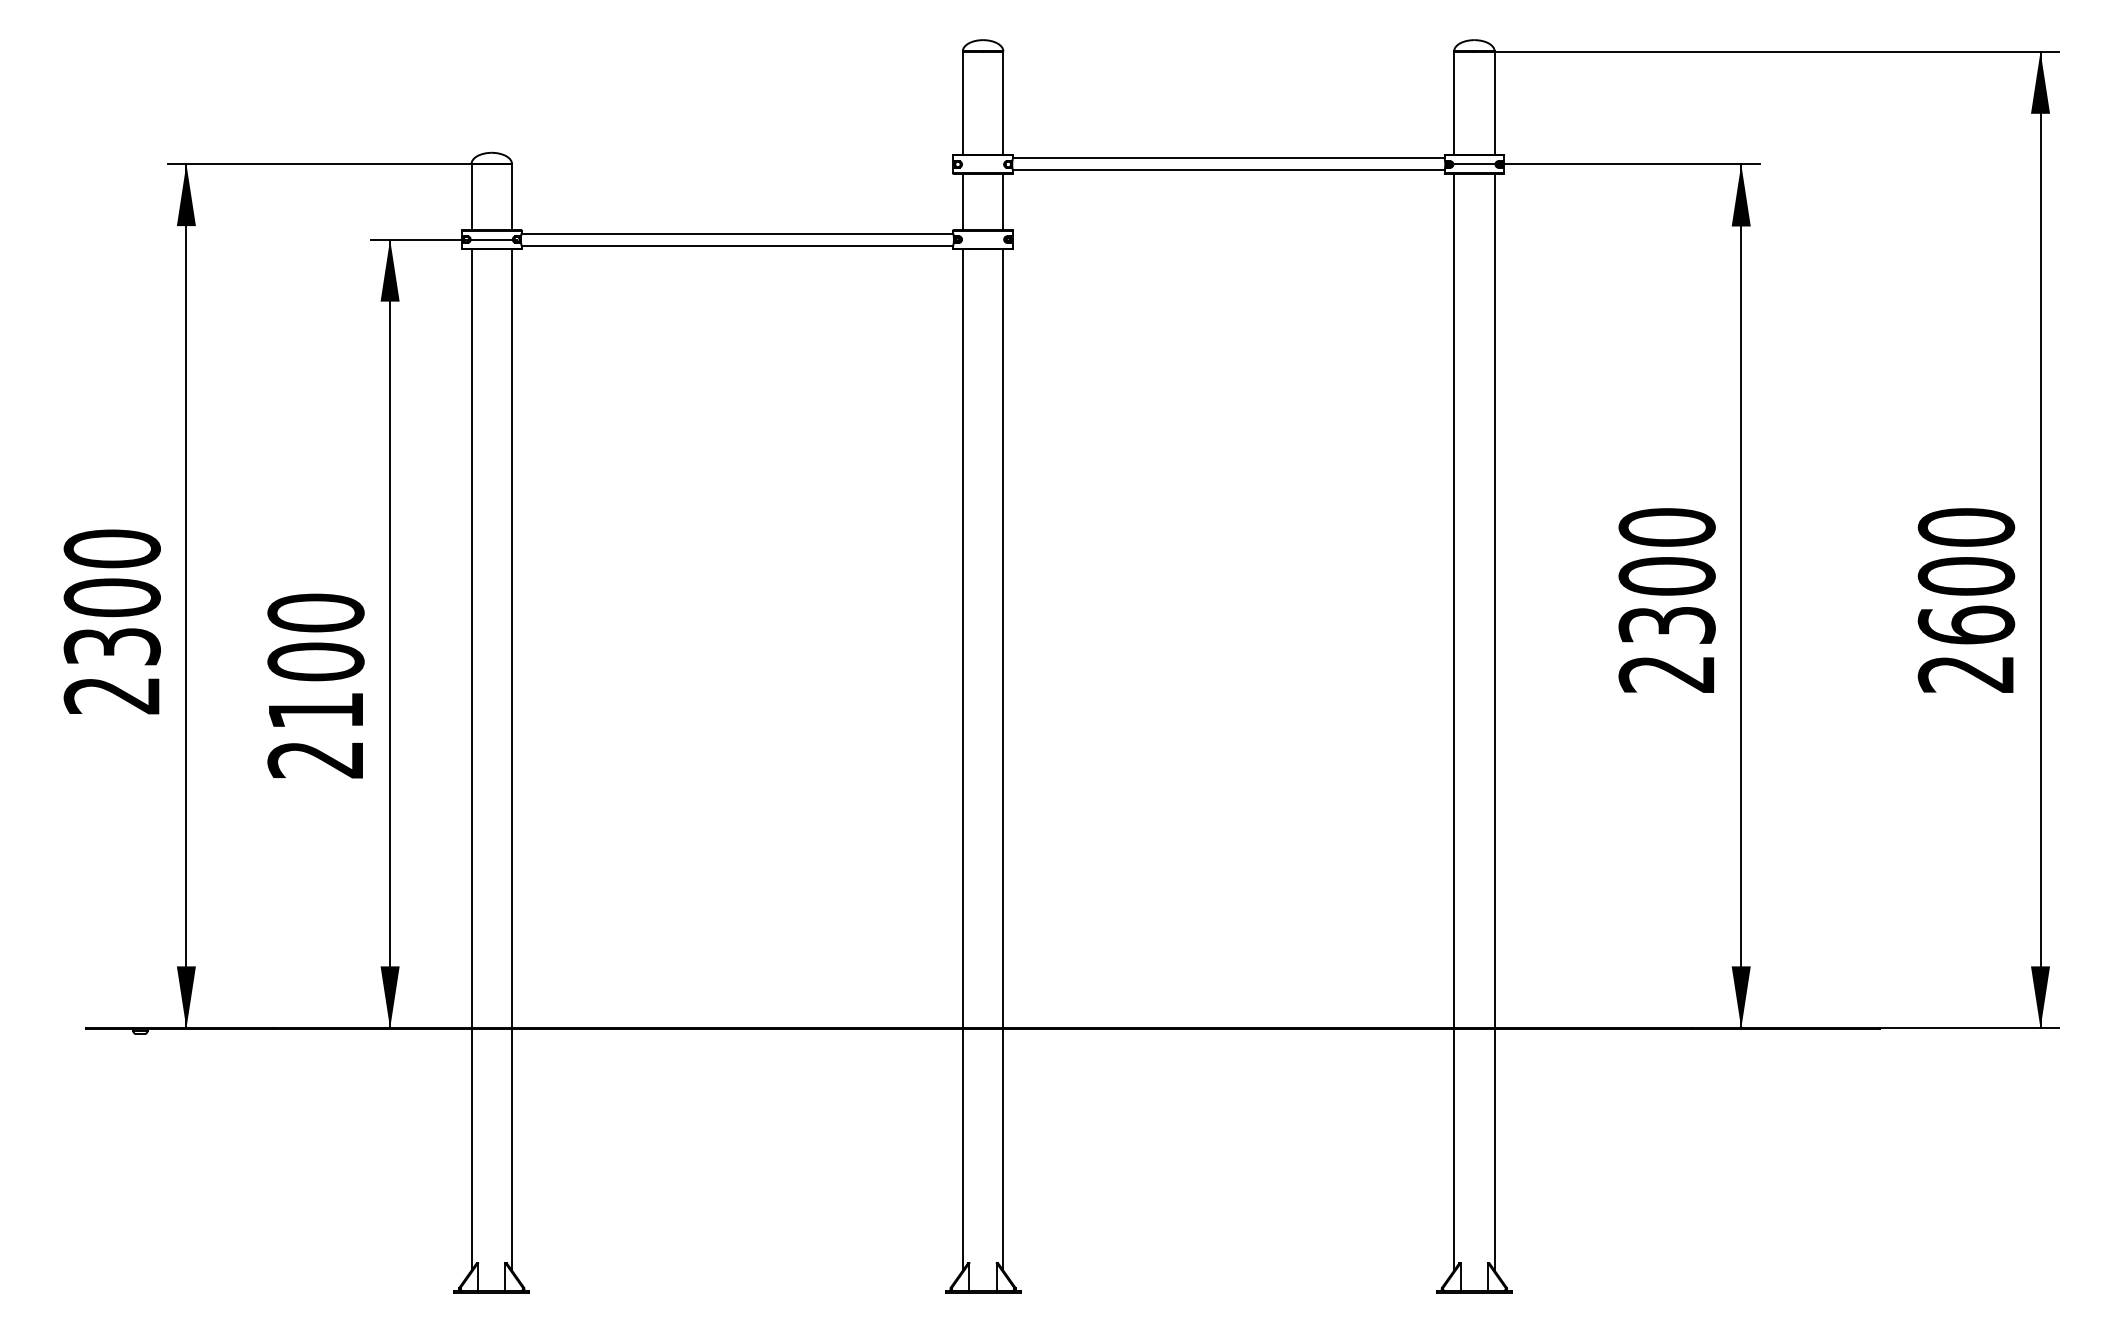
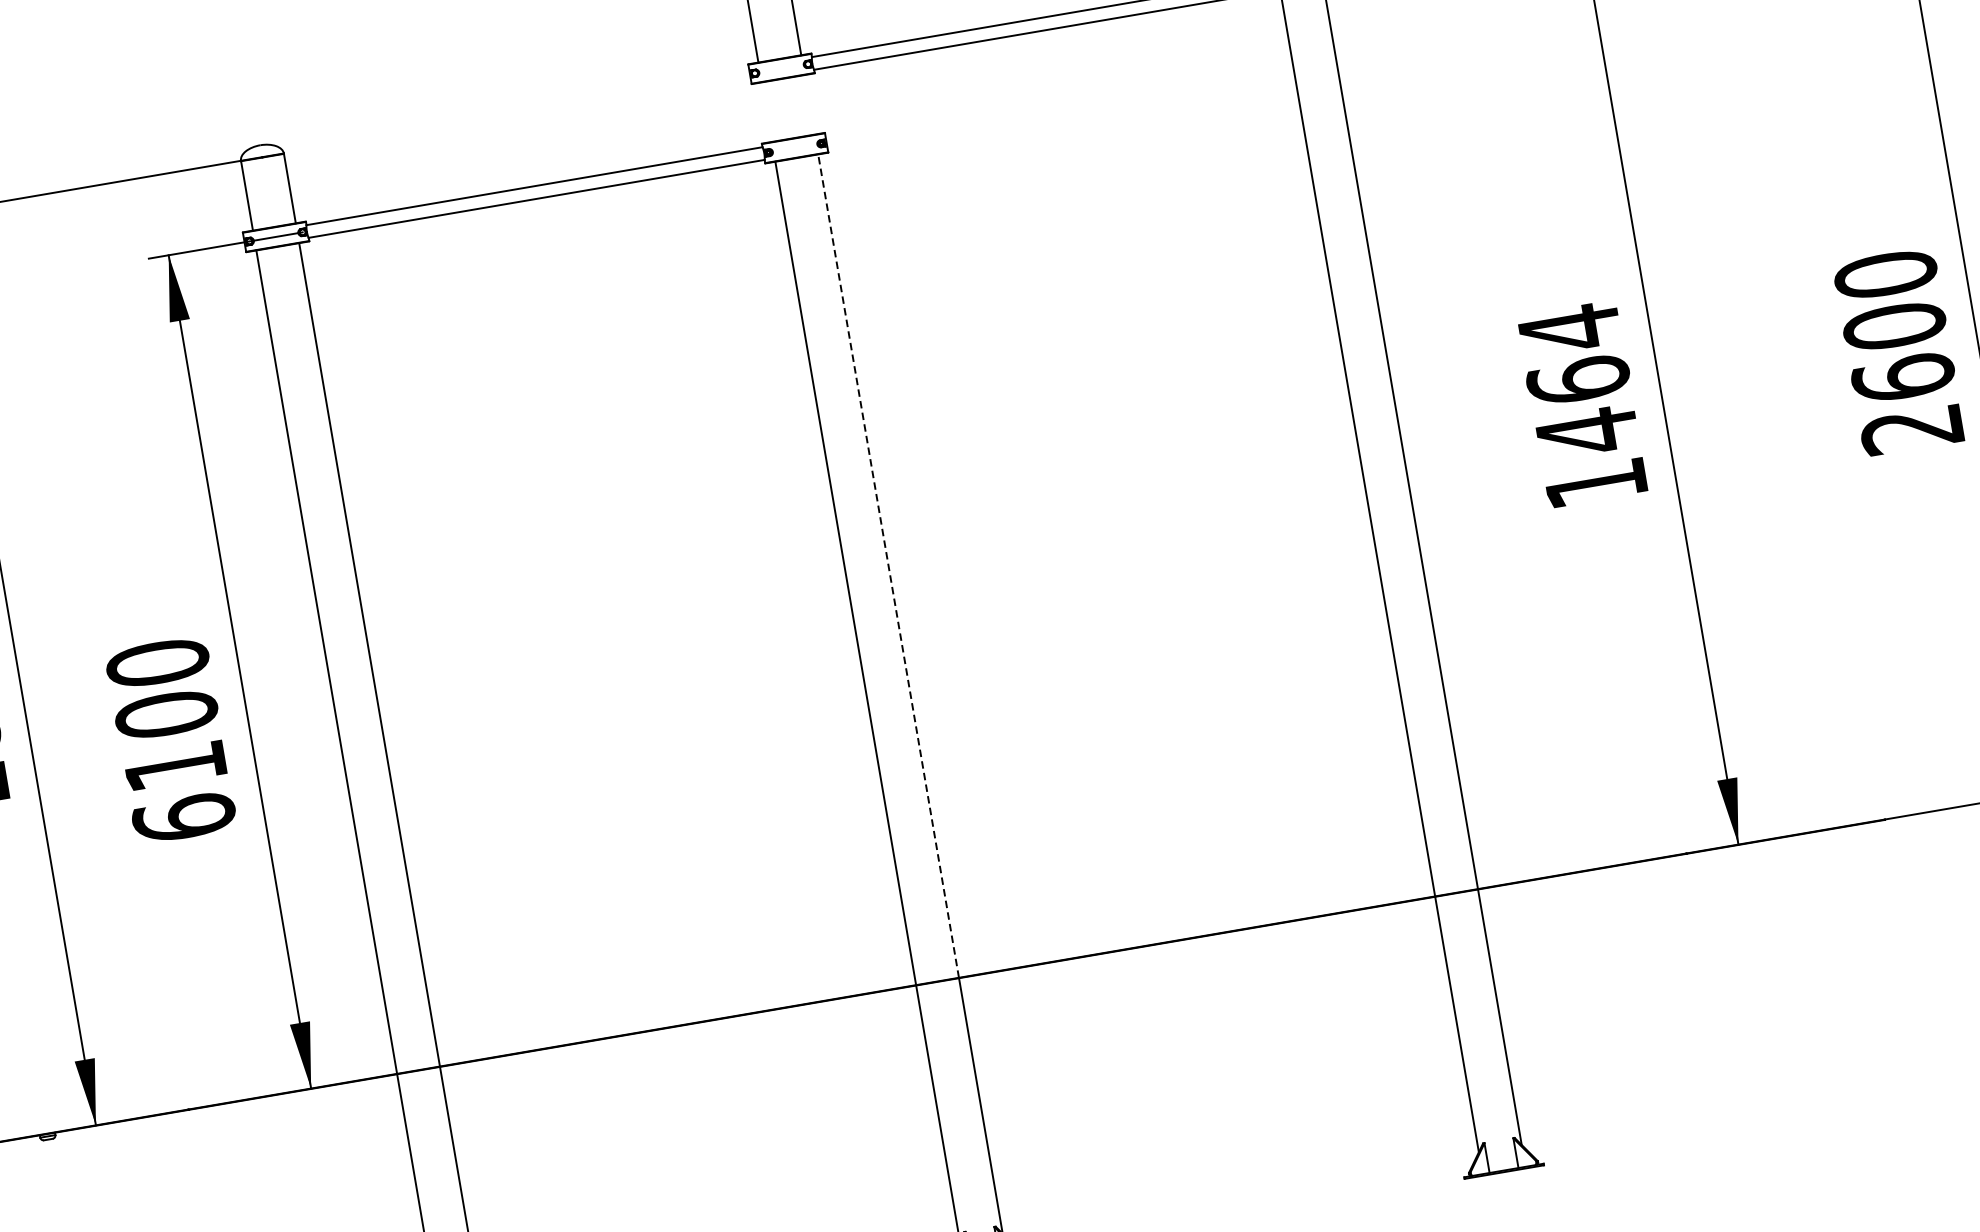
line: (962, 201) -> (766, 111), removed
line: (1003, 201) -> (809, 104), removed
text: (1666, 599) -> (1582, 404), 2300 -> 1464
line: (1003, 638) -> (888, 565), solid -> dashed
text: (315, 759) -> (183, 817), 2100 -> 6100

